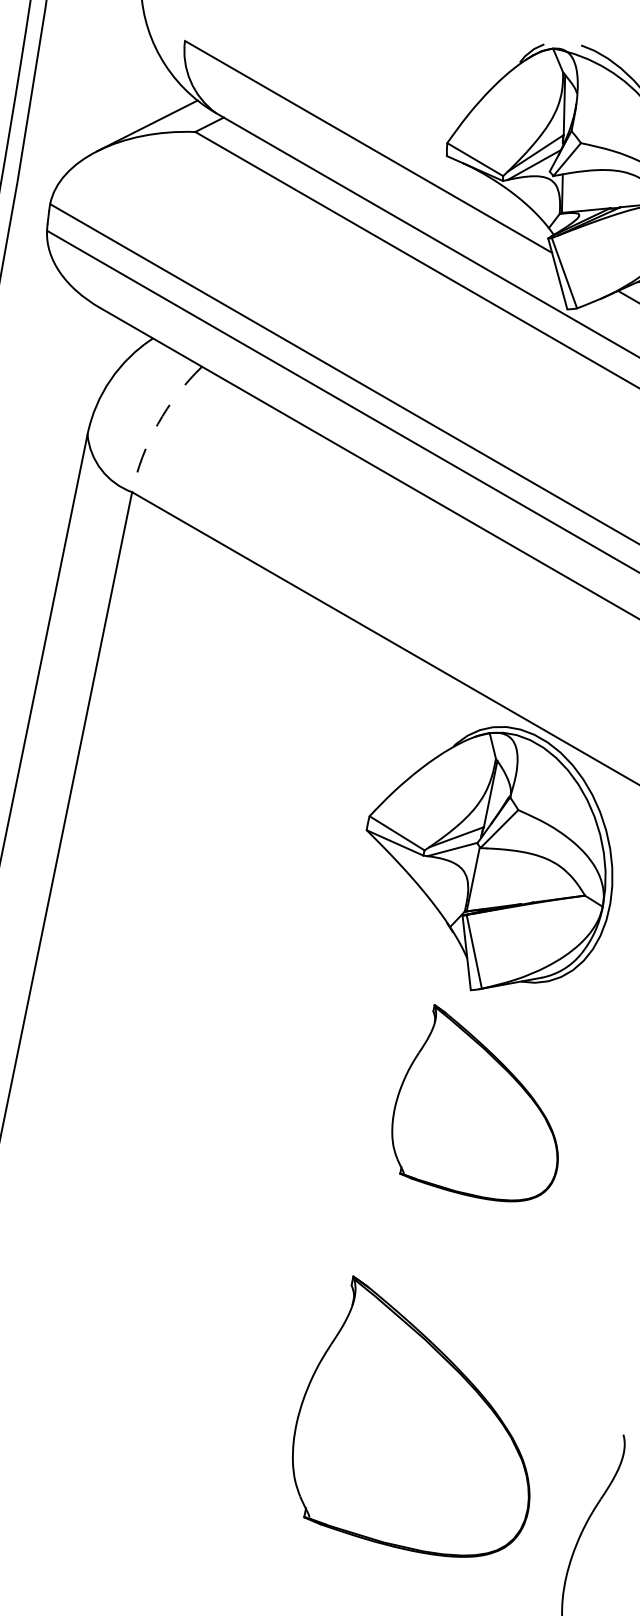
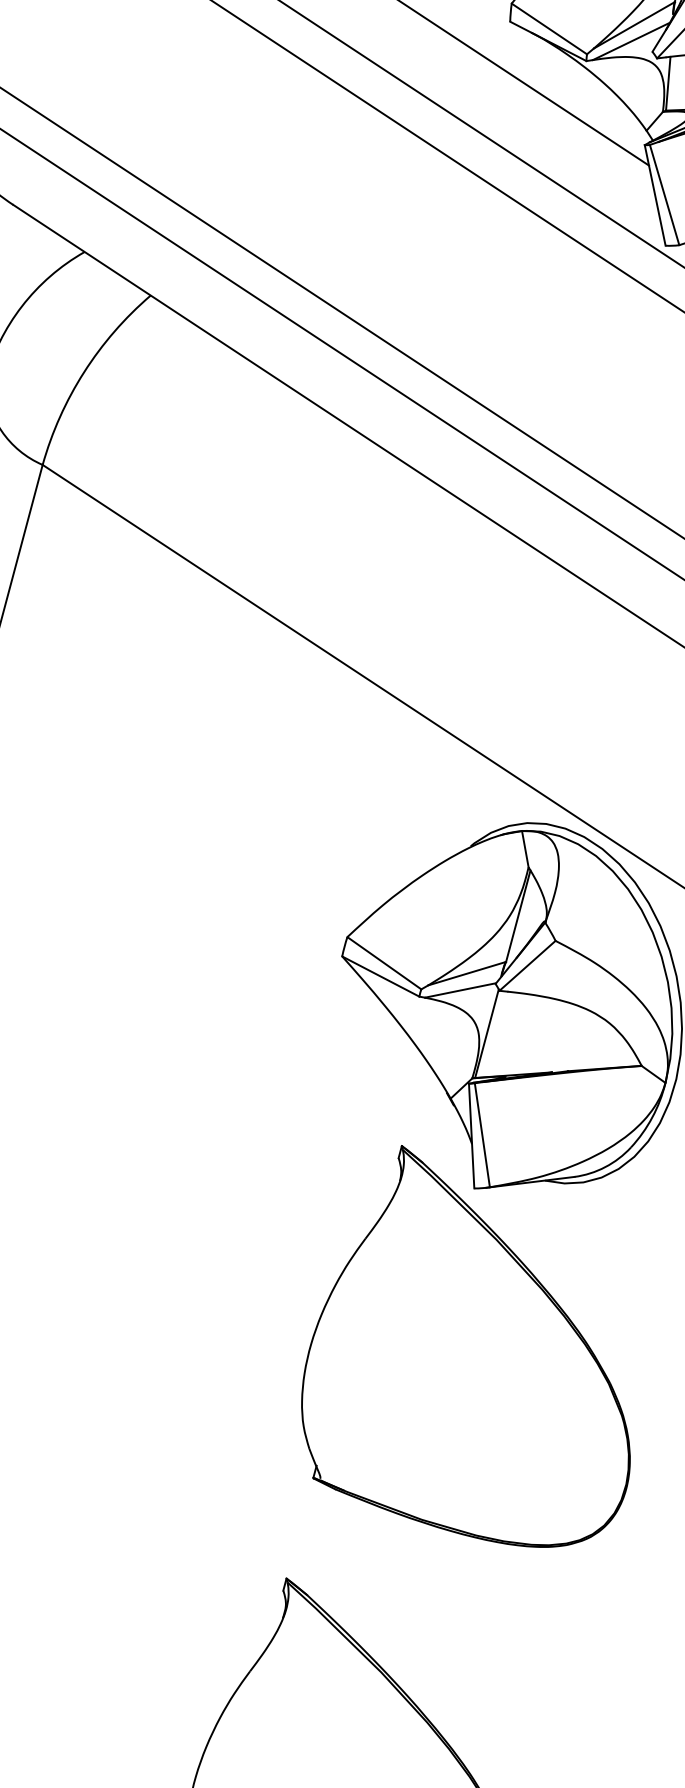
arc: (157, 424) -> (83, 372), dashed -> solid
part: (474, 1103) -> (470, 1346), size x1.43

